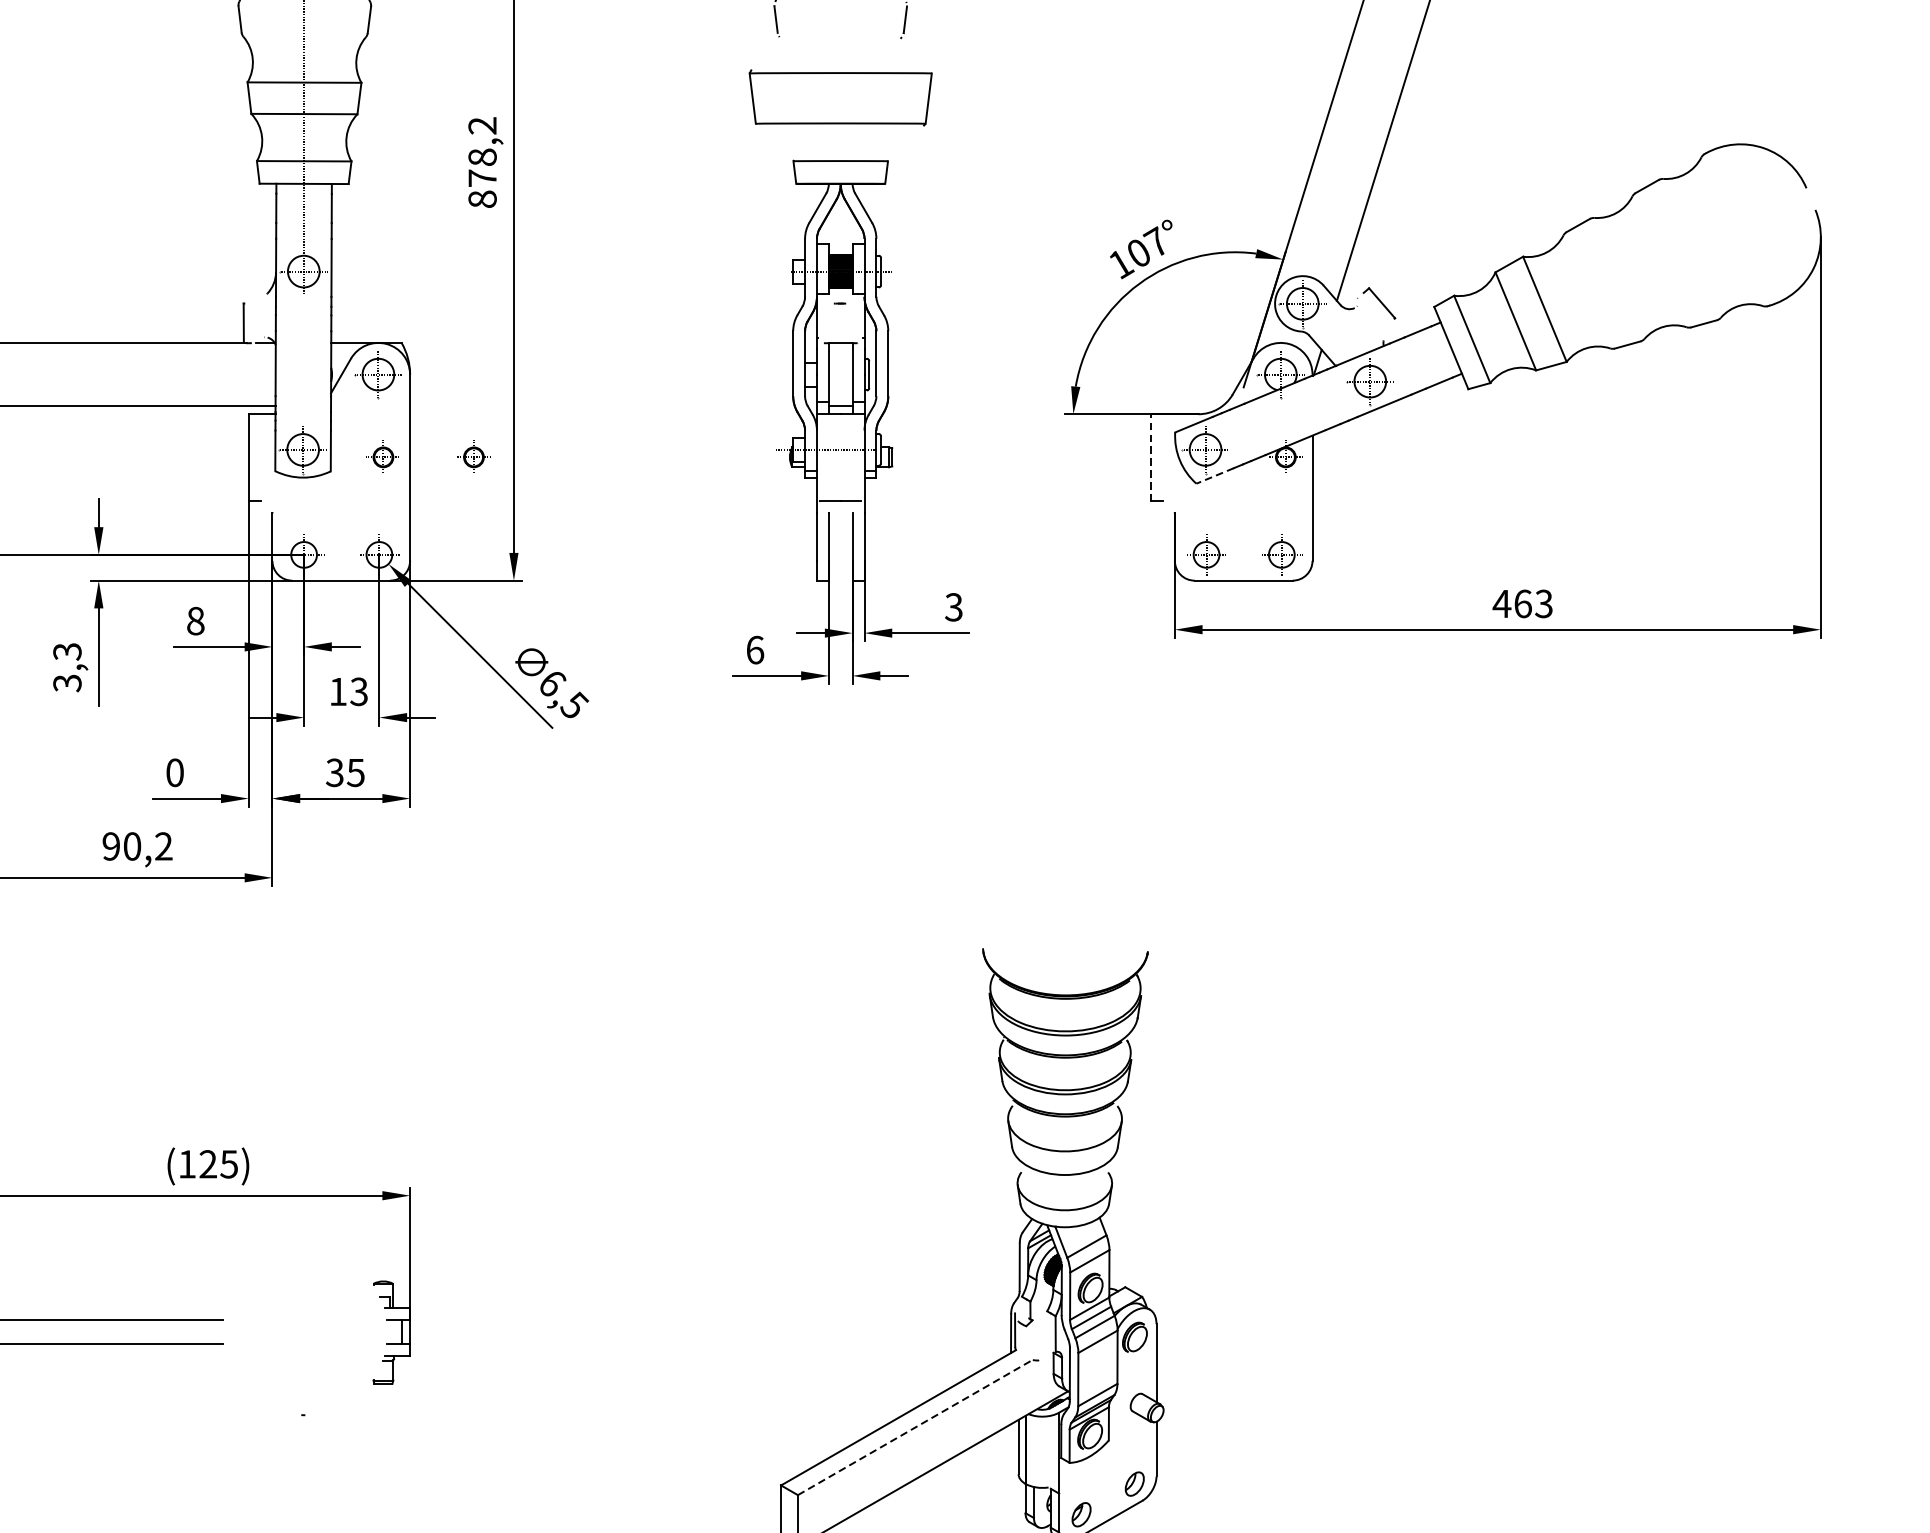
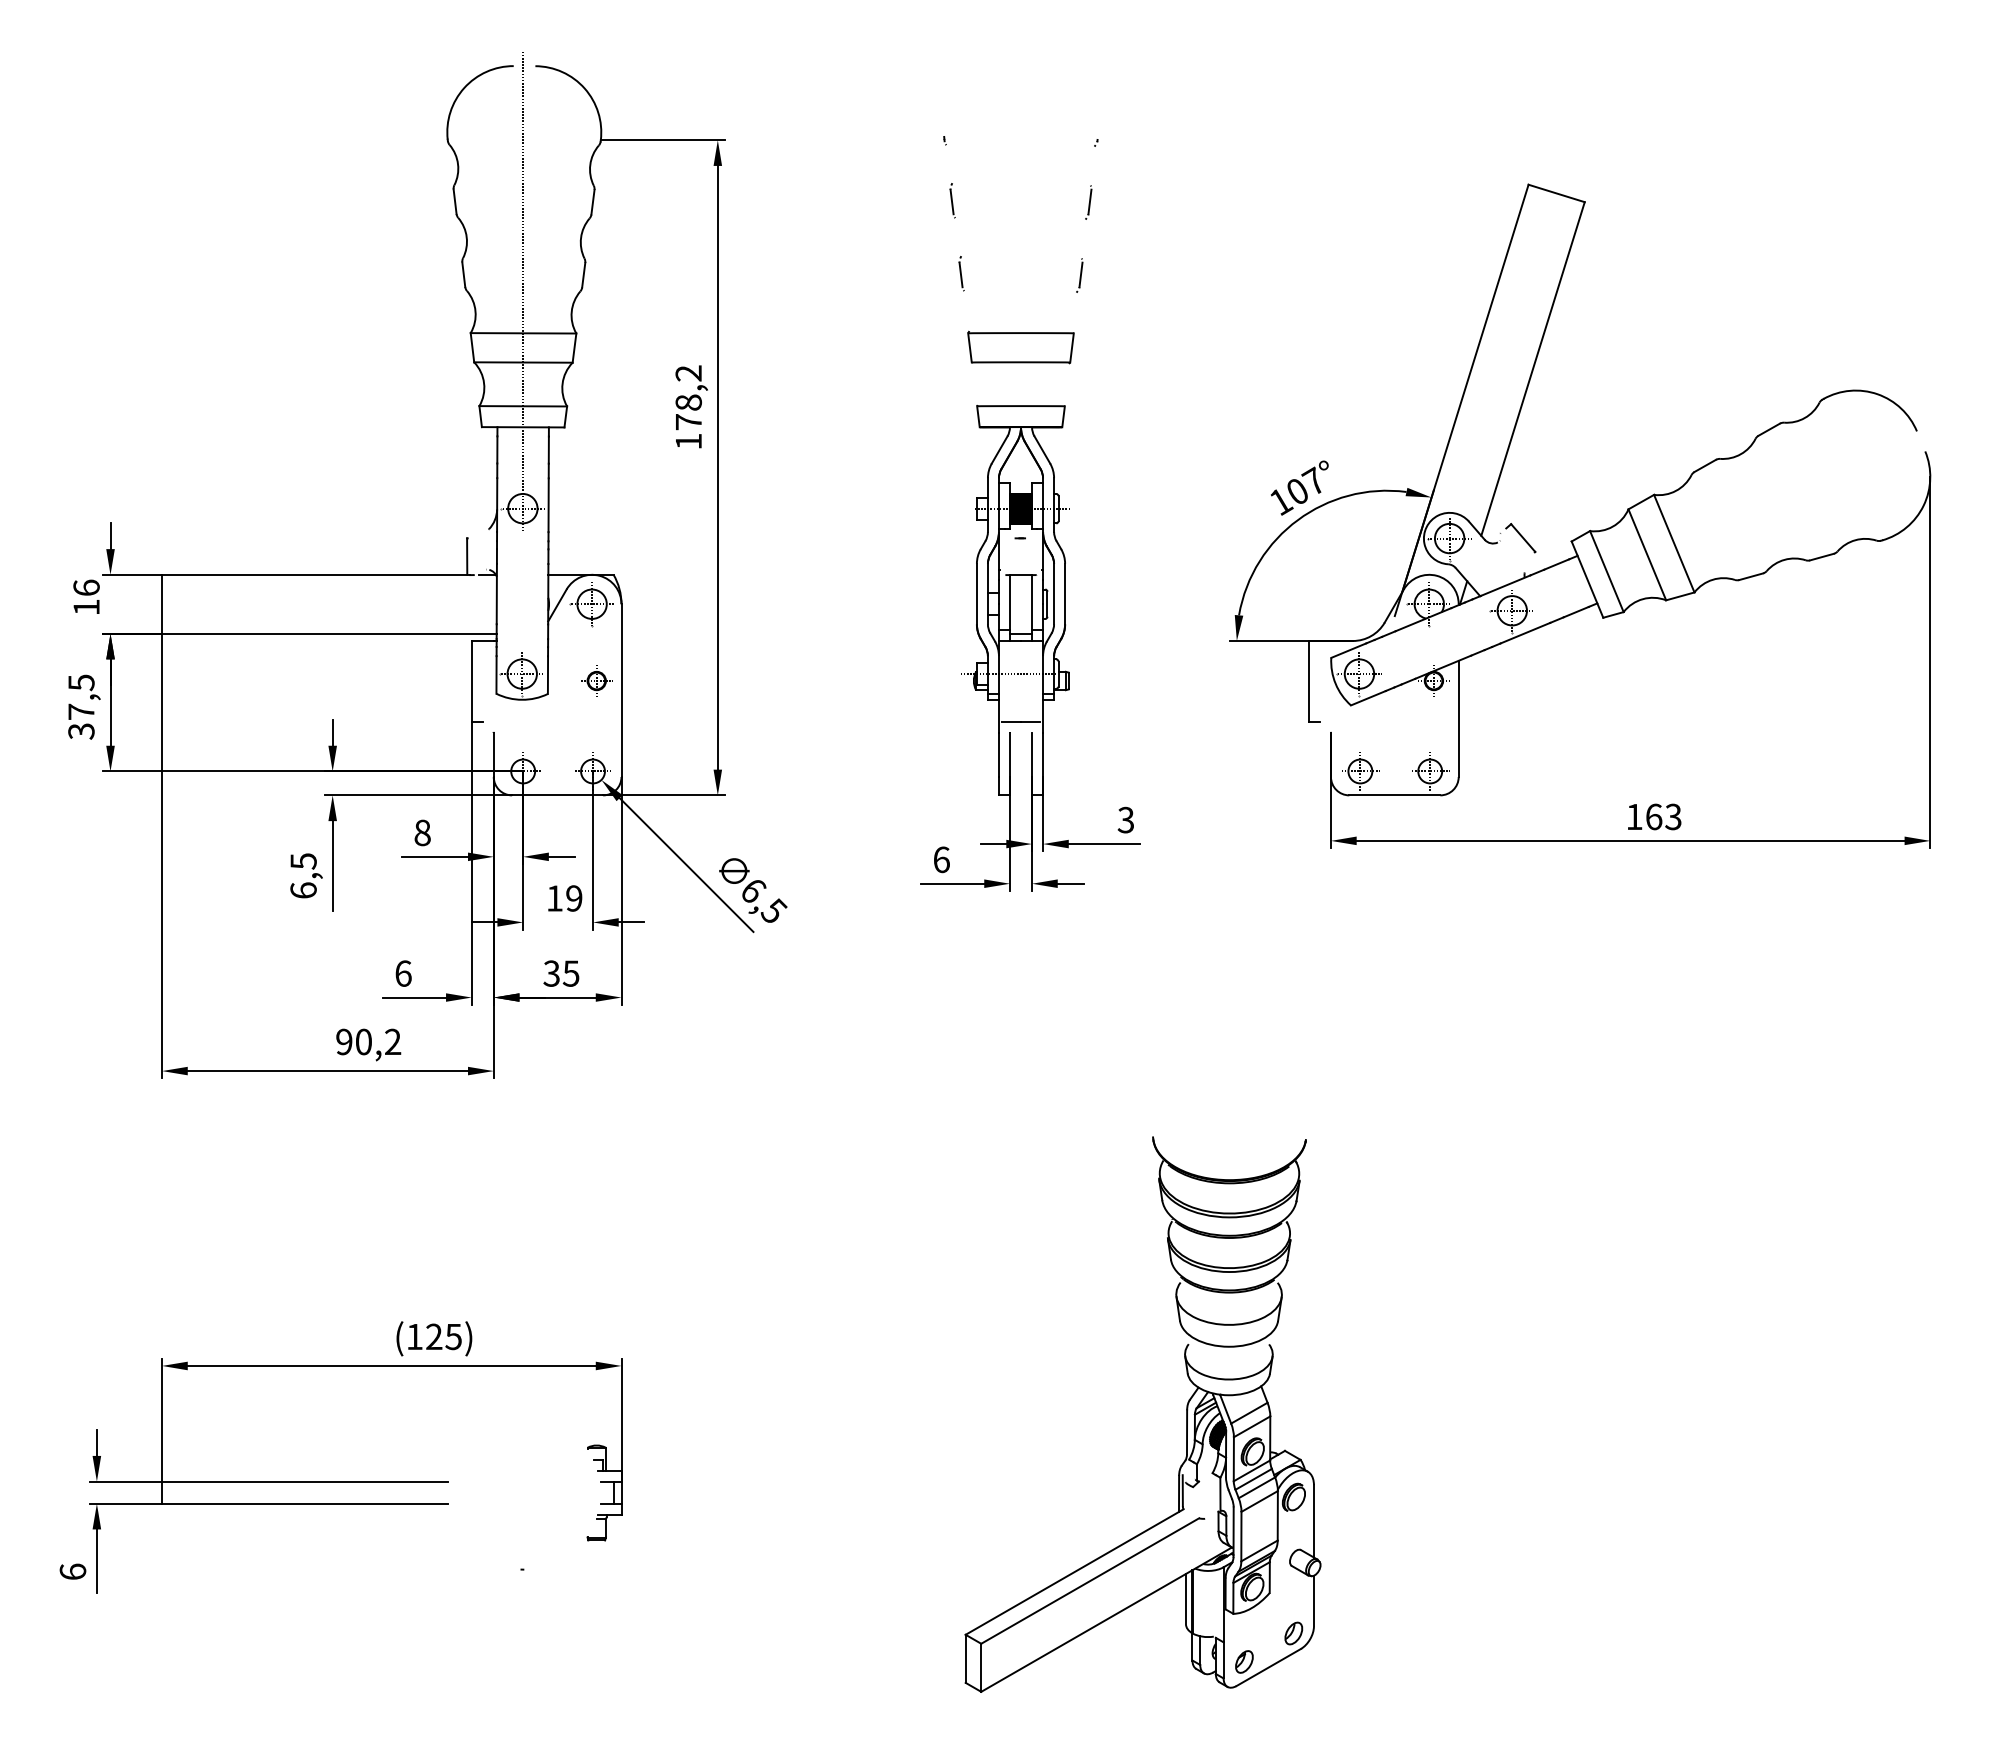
part: (840, 97) -> (1020, 347), size x0.62
text: (482, 199) -> (688, 441), 878,2 -> 178,2
part: (473, 456) -> (680, 680), removed
line: (1150, 456) -> (1308, 680), dashed -> solid
line: (1215, 476) -> (1368, 698), dashed -> solid
text: (1502, 603) -> (1634, 816), 463 -> 163
text: (67, 667) -> (303, 875), 3,3 -> 6,5
text: (359, 691) -> (574, 898), 13 -> 19
text: (175, 772) -> (403, 973), 0 -> 6
line: (915, 1428) -> (1090, 1581), dashed -> solid

